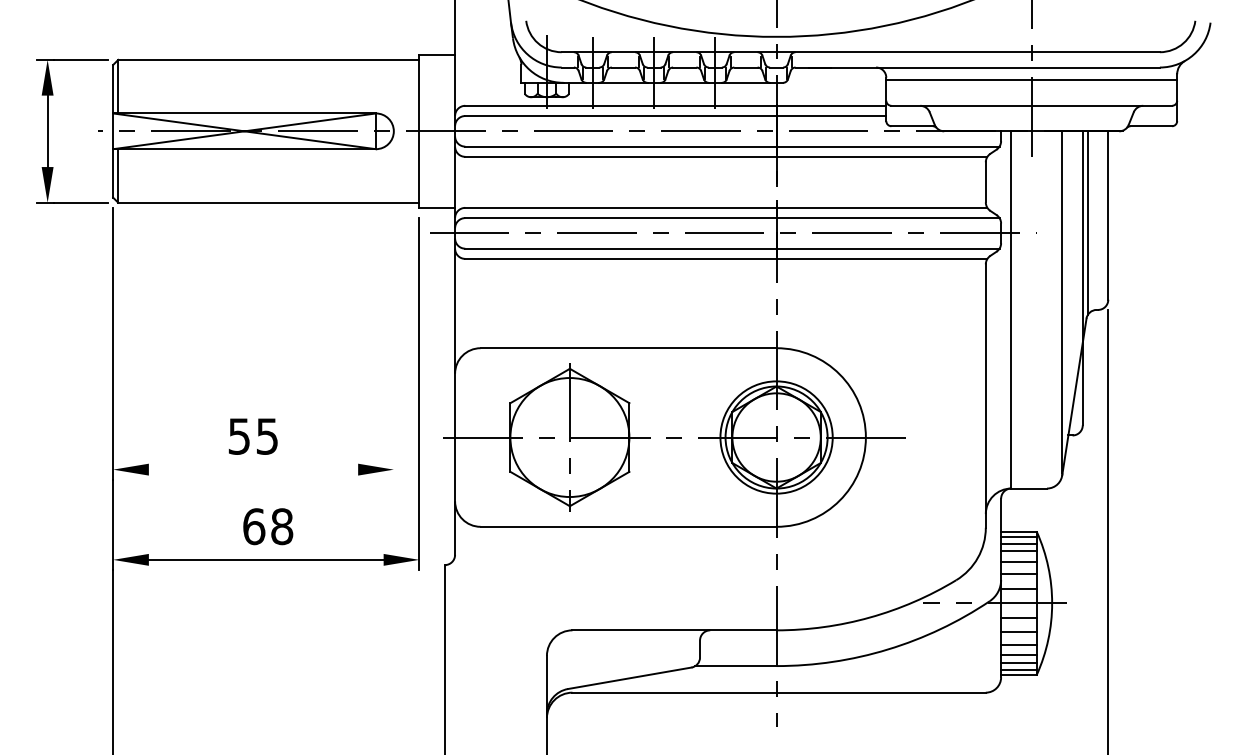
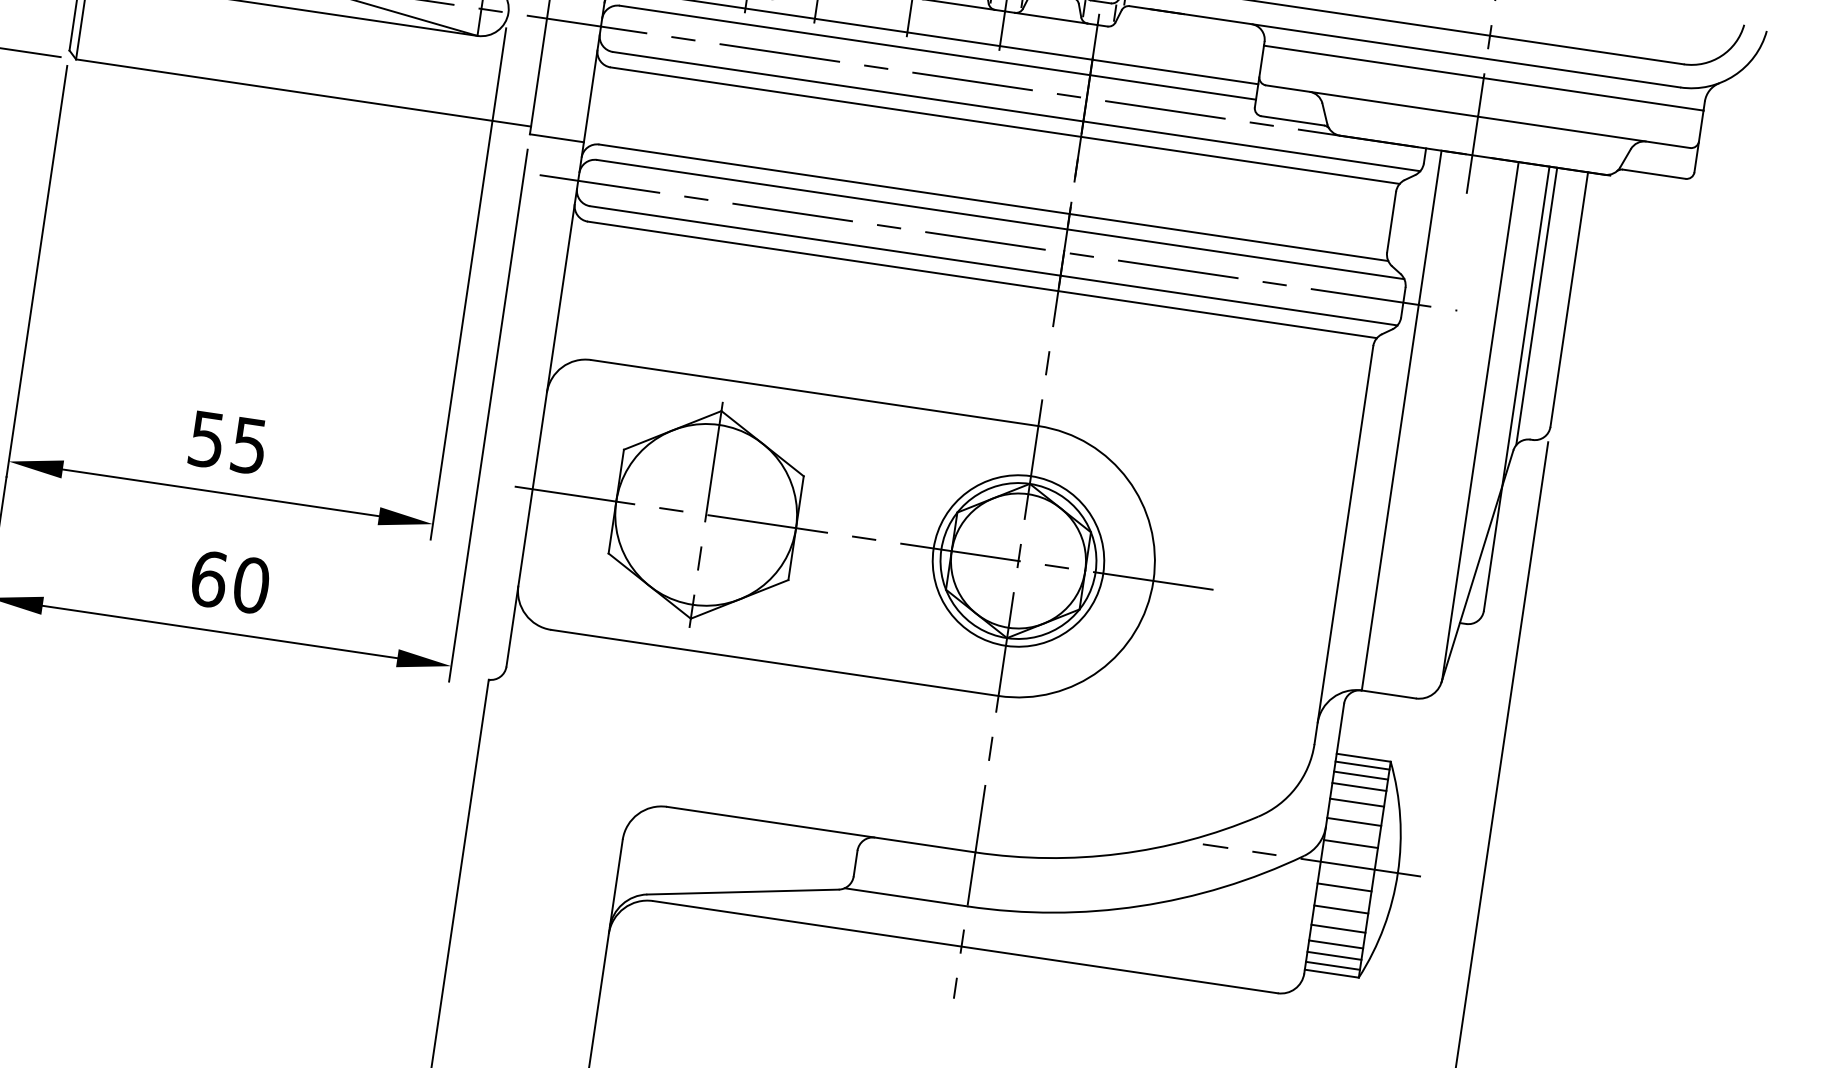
line: (393, 310) -> (467, 283), added
line: (253, 469) -> (220, 492), added
text: (282, 526) -> (252, 585), 68 -> 60

